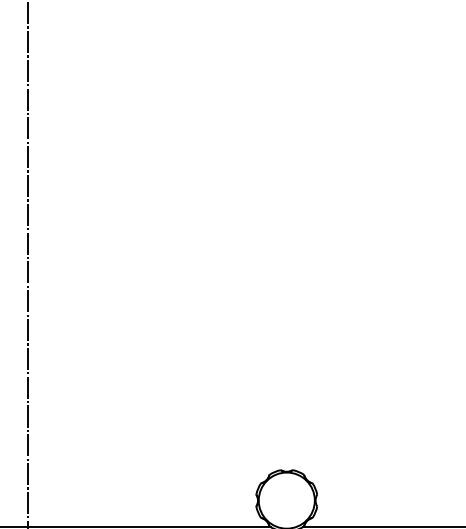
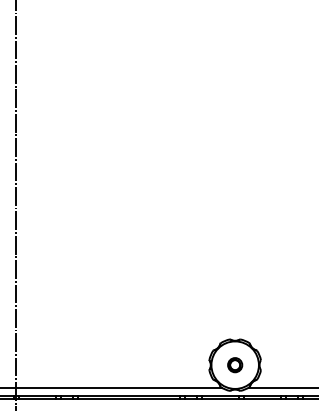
part: (286, 500) -> (234, 365), added

